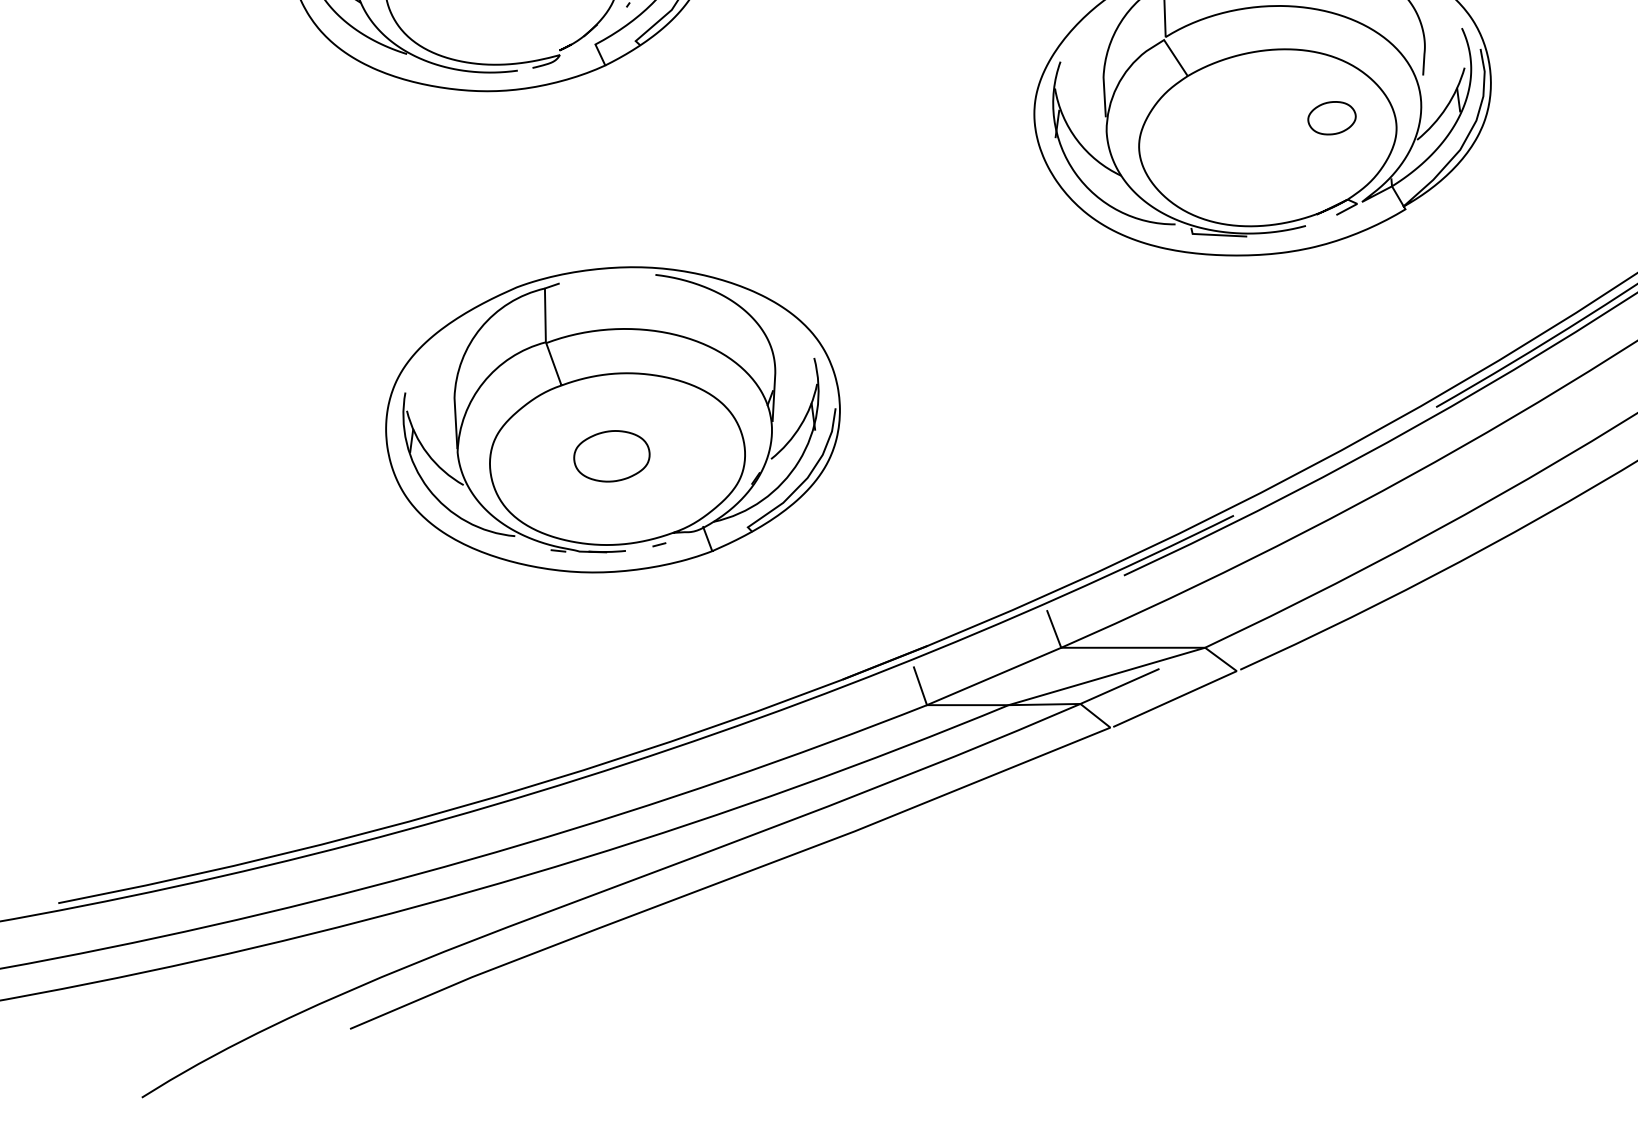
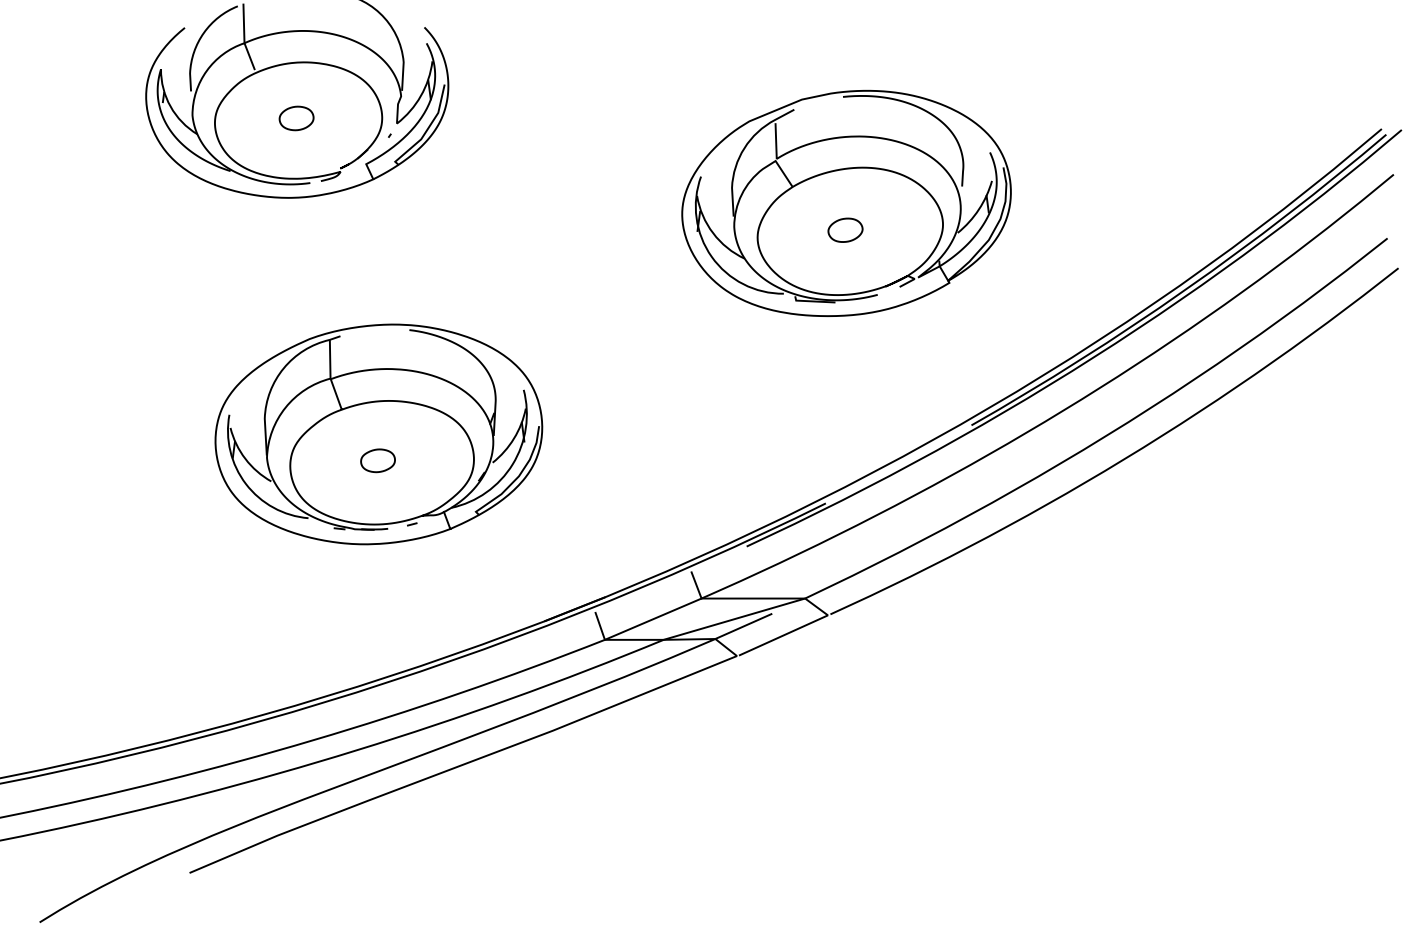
part: (1331, 117) -> (845, 229), moved
part: (611, 456) -> (377, 460), size x0.62

